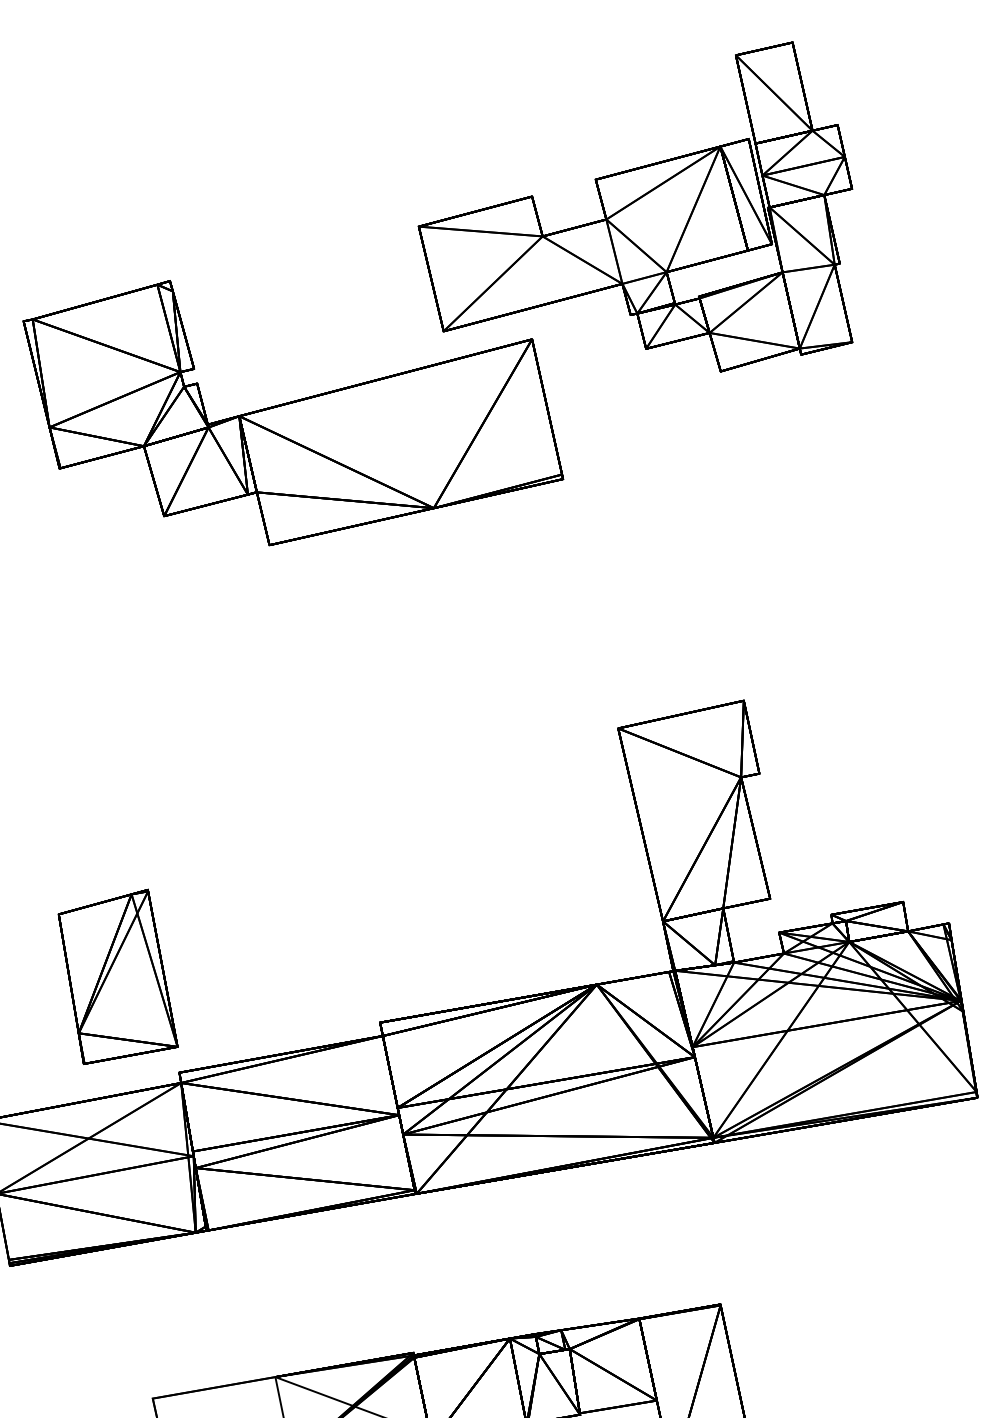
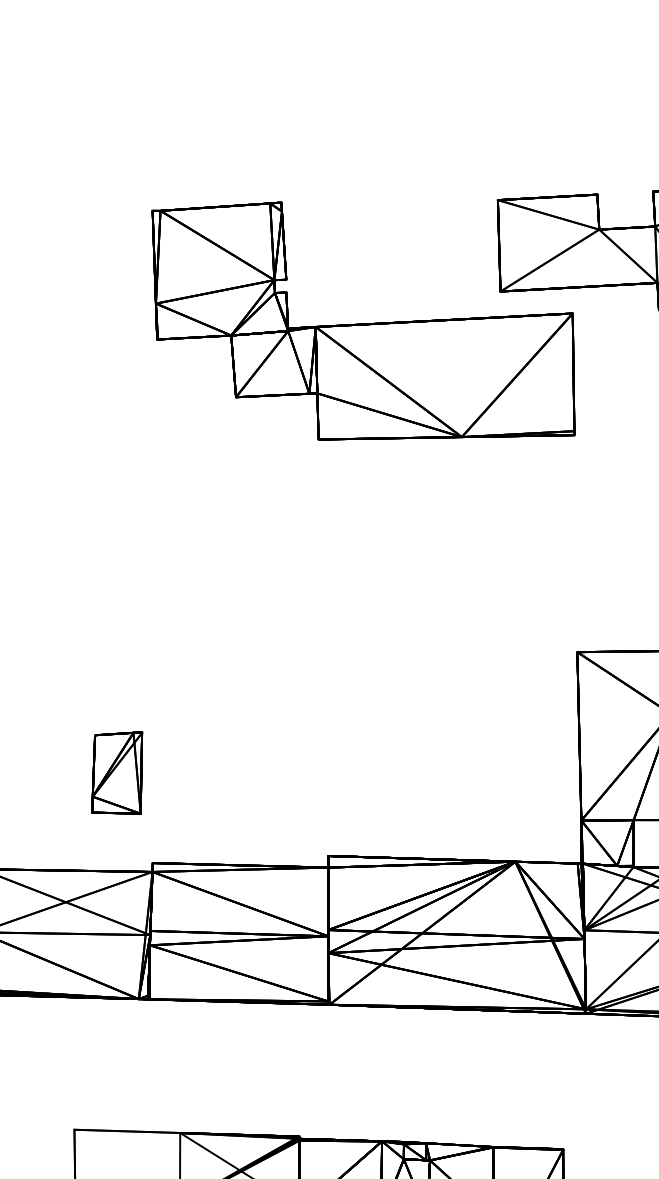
part: (117, 976) -> (117, 772), size x0.6

